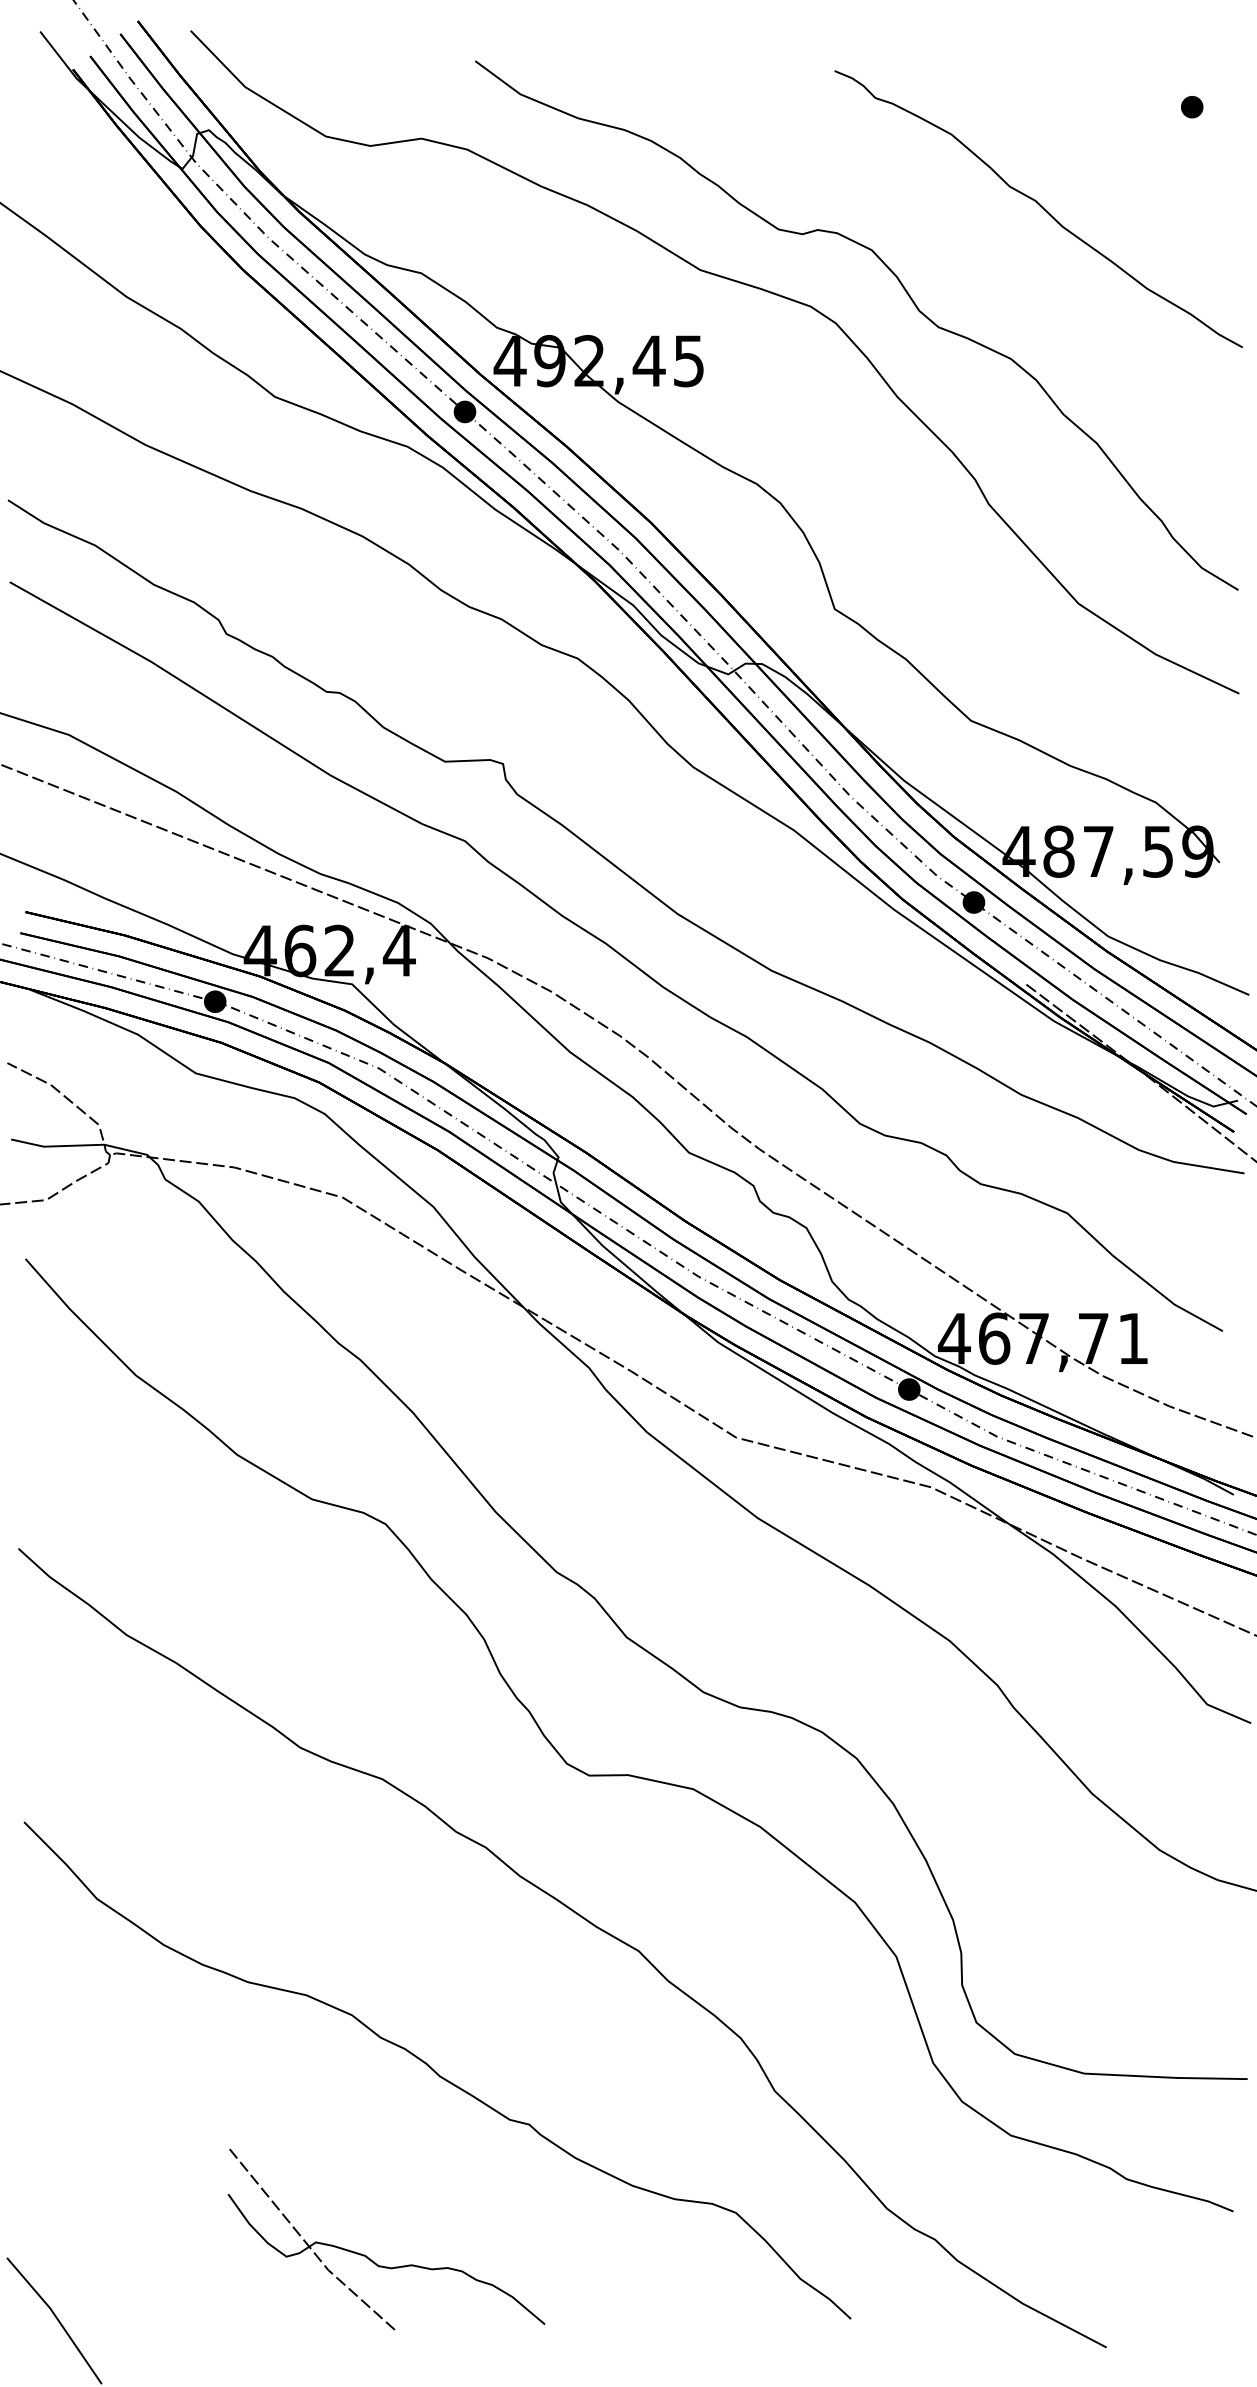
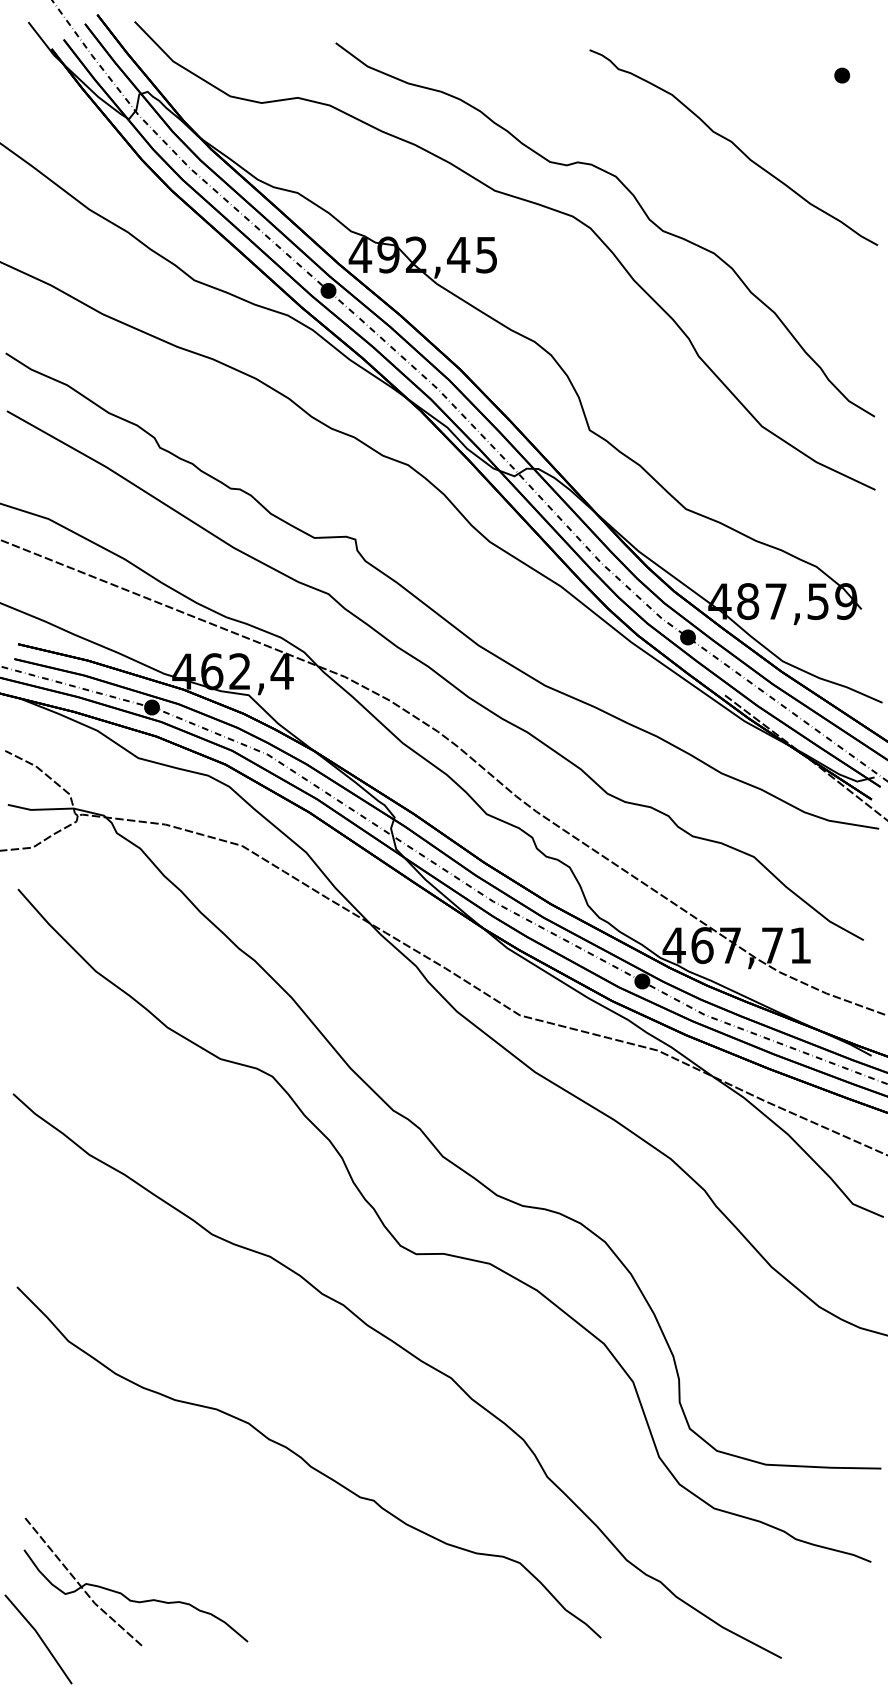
part: (370, 2258) -> (124, 1595), moved

